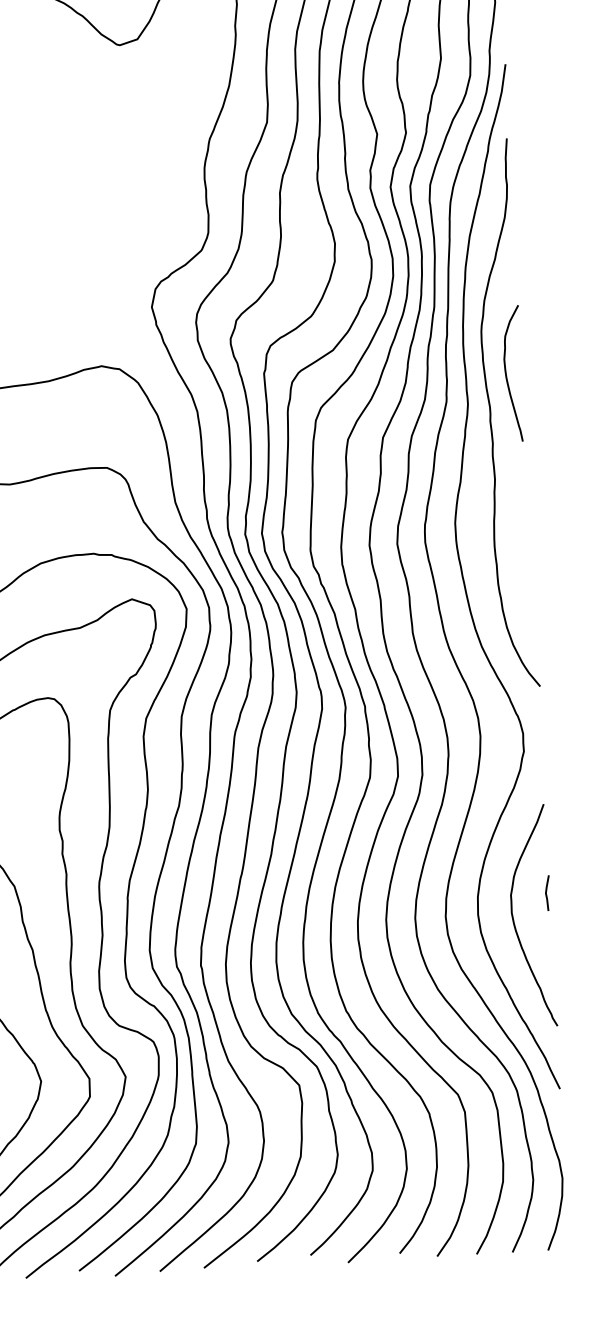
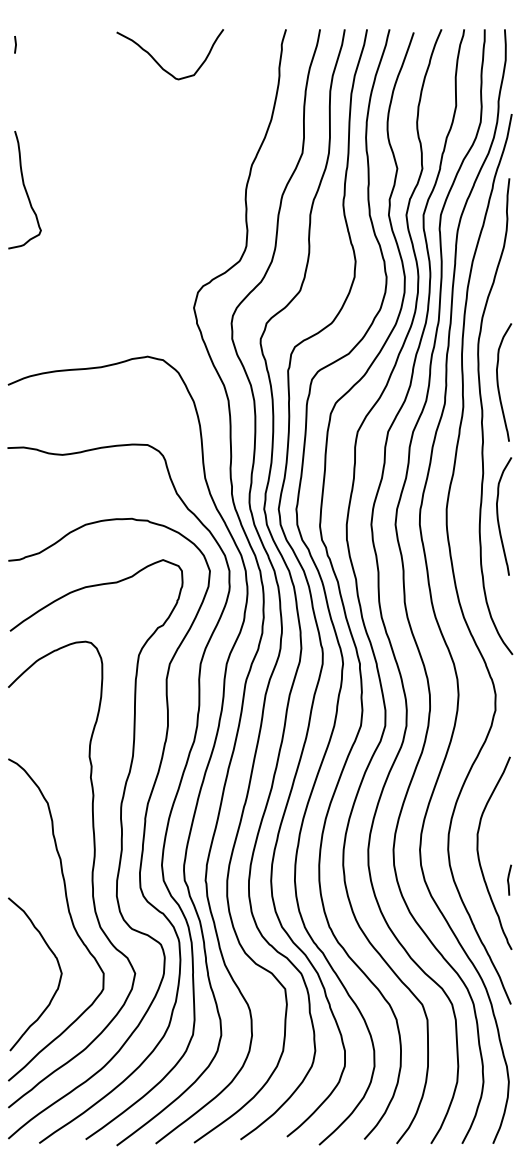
curve: (515, 528) -> (498, 516), added
line: (547, 891) -> (509, 878), moved

